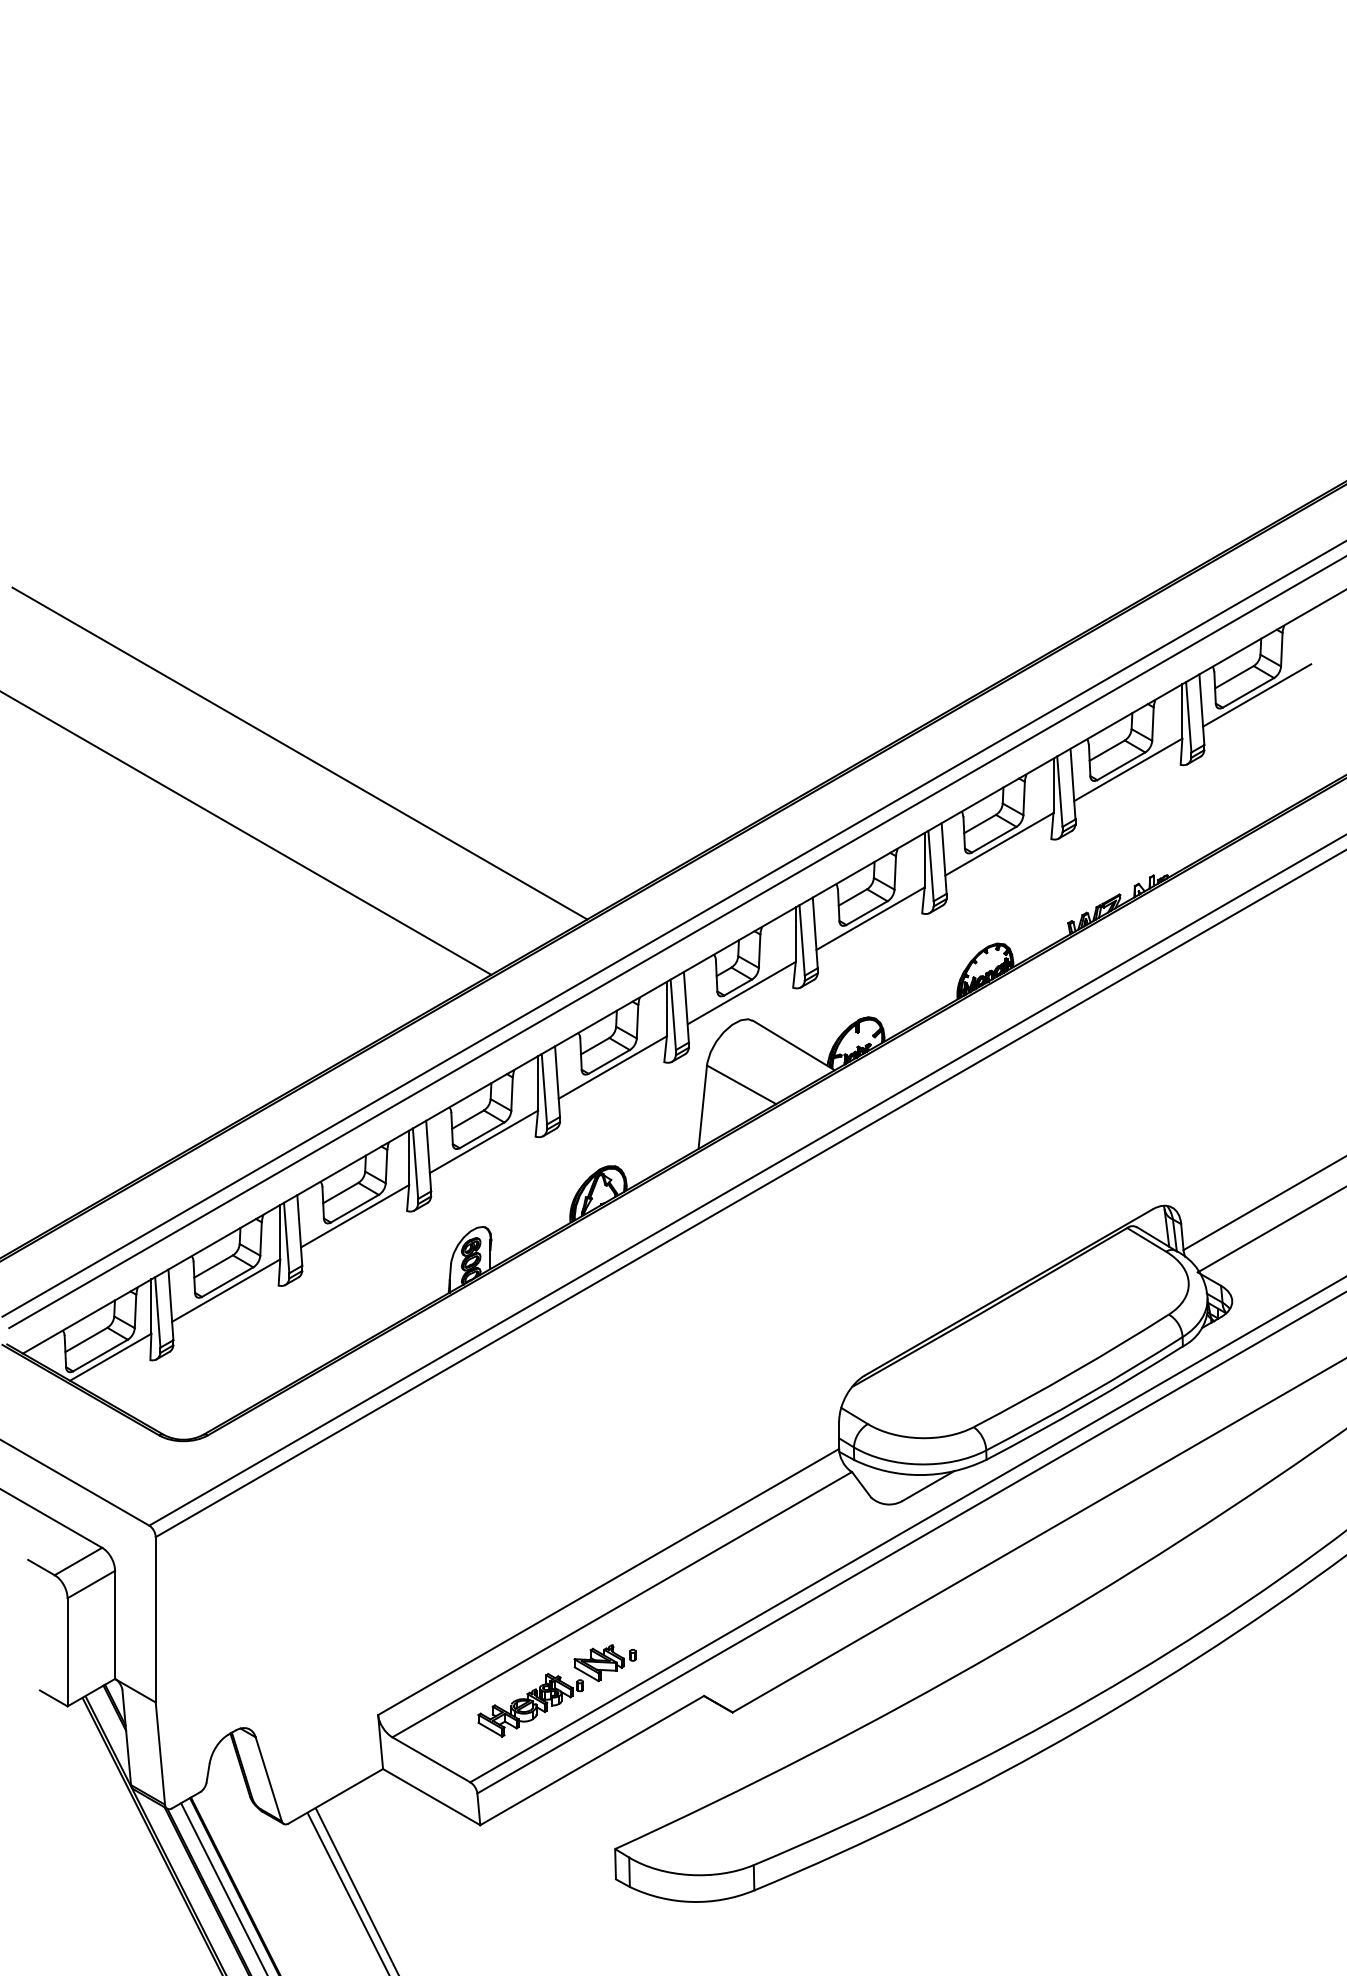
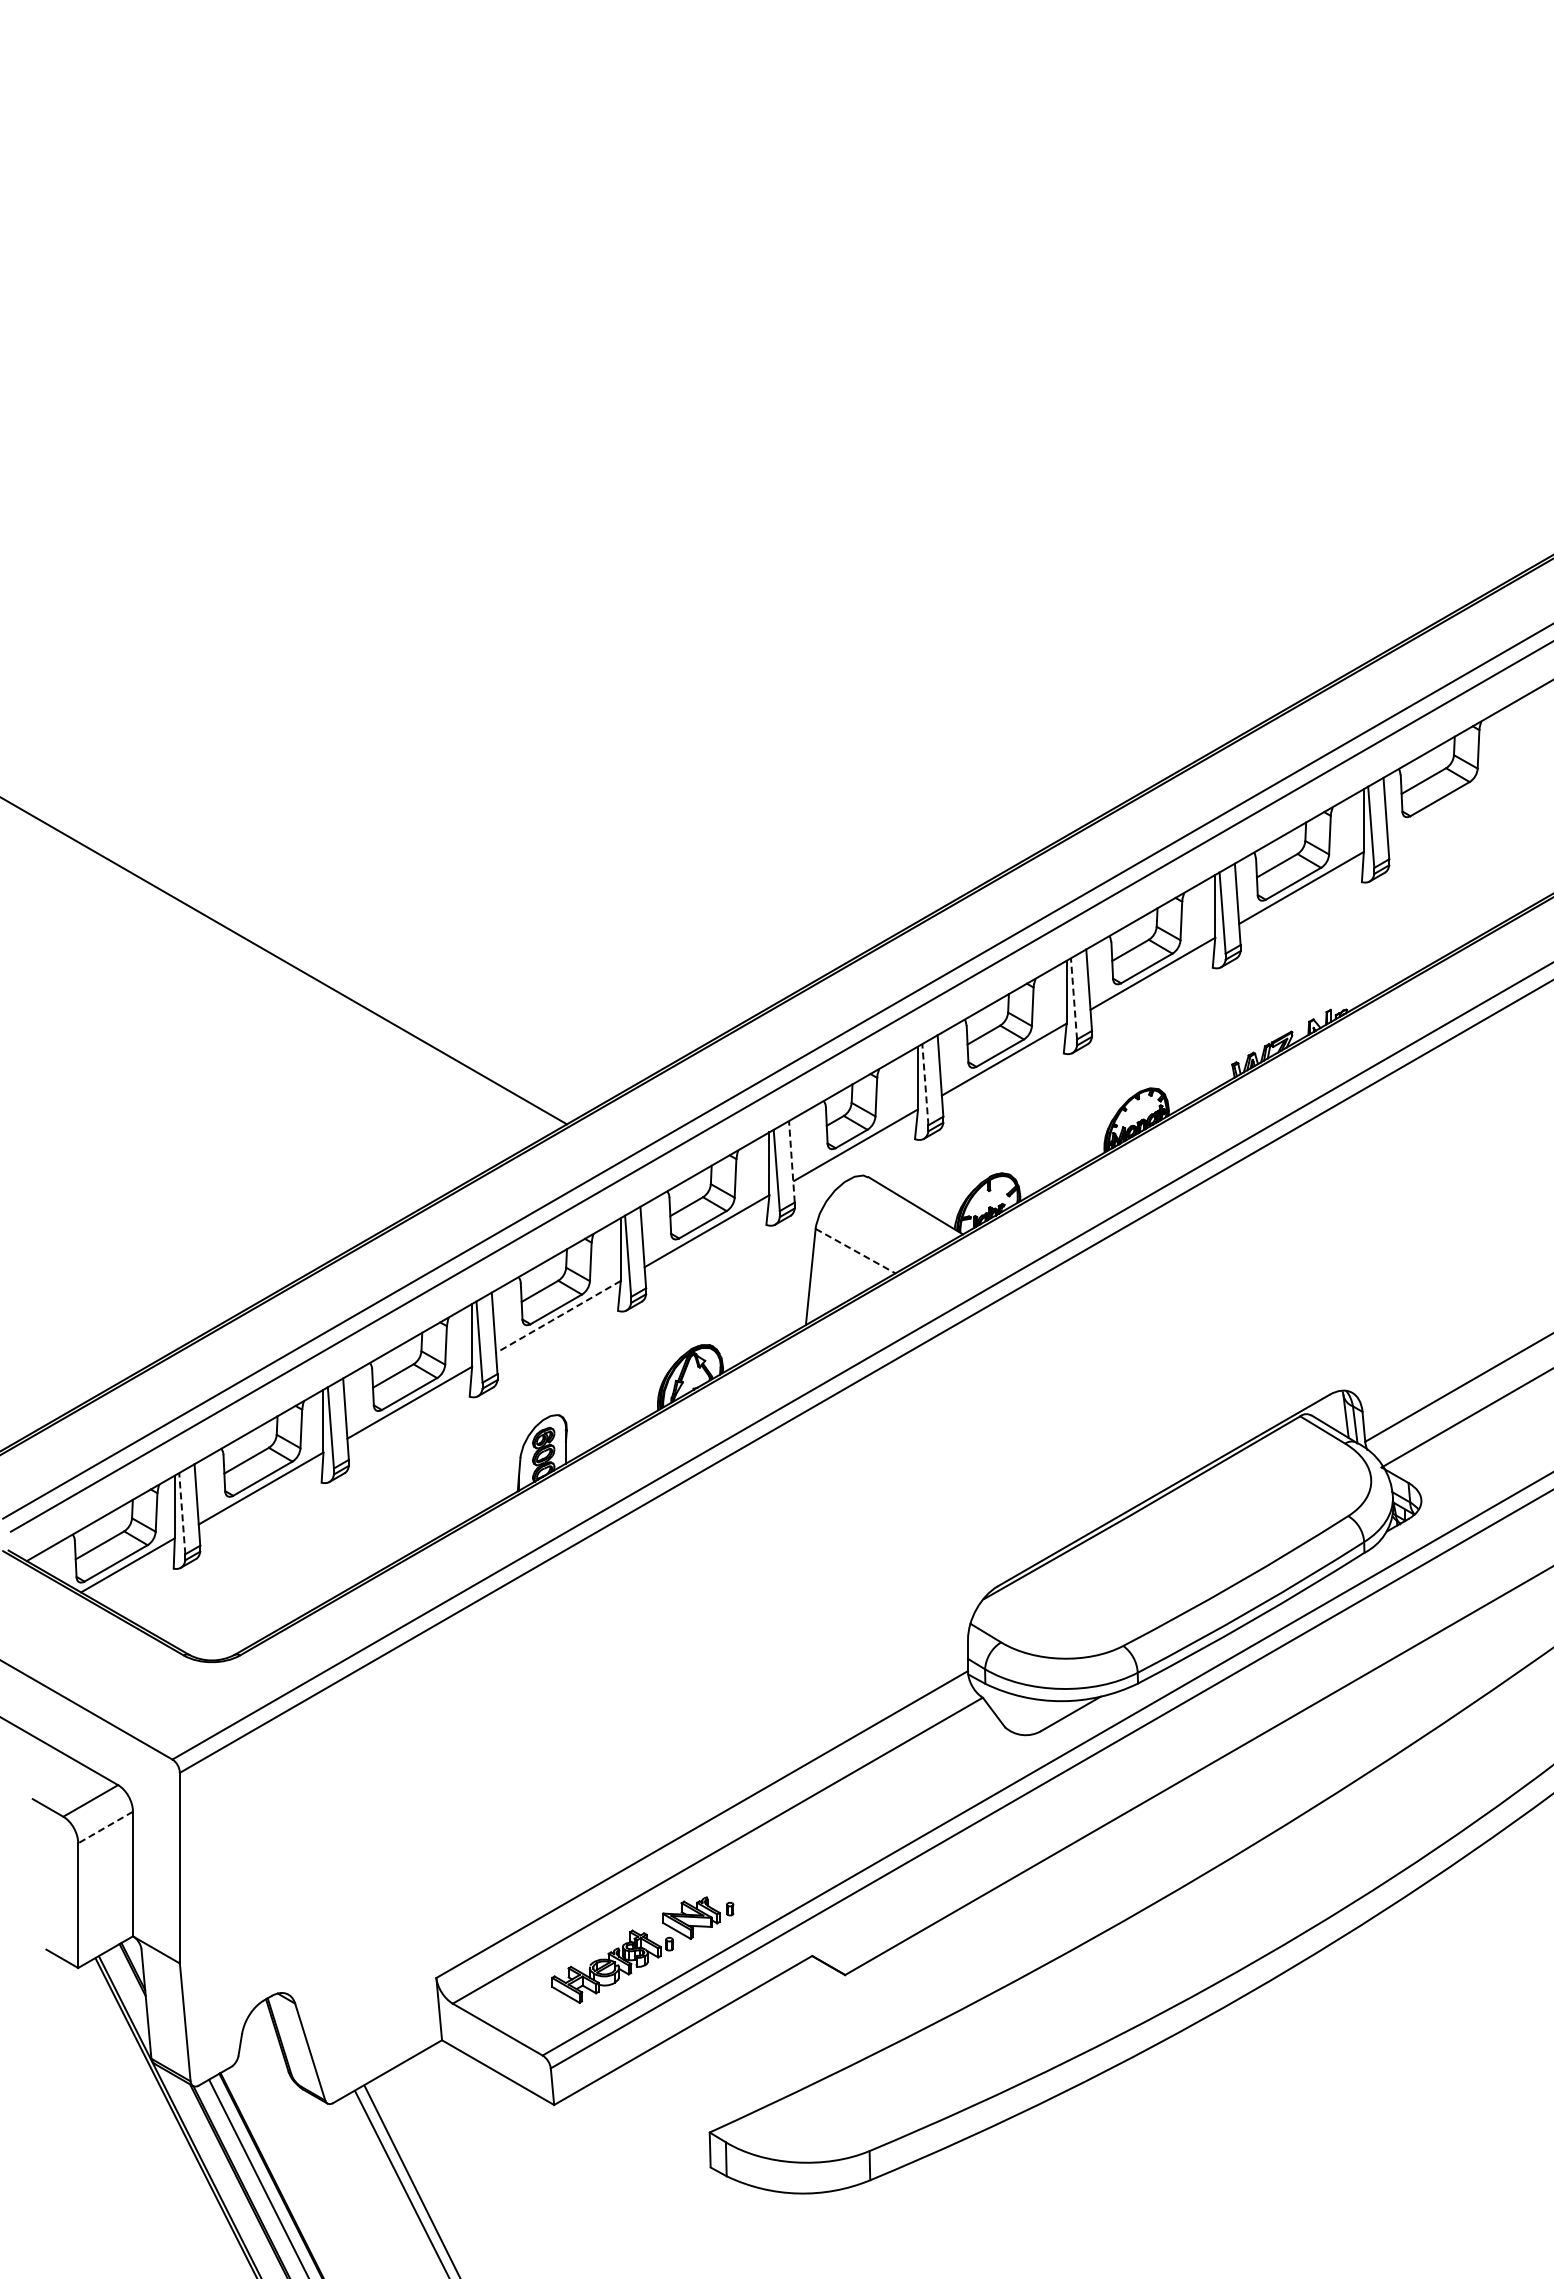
line: (1256, 695) -> (1449, 802), removed
line: (299, 753) -> (345, 868), removed
line: (931, 865) -> (1074, 998), solid -> dashed
line: (802, 940) -> (925, 1084), solid -> dashed
line: (686, 1007) -> (791, 1161), solid -> dashed
line: (741, 1085) -> (855, 1251), solid -> dashed
line: (483, 1142) -> (557, 1317), solid -> dashed
line: (158, 1312) -> (182, 1513), solid -> dashed
line: (91, 1584) -> (105, 1827), solid -> dashed

